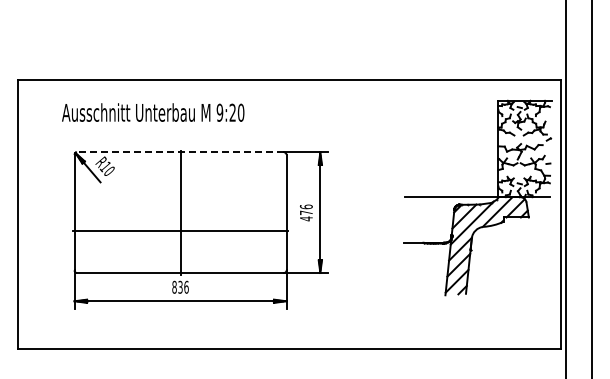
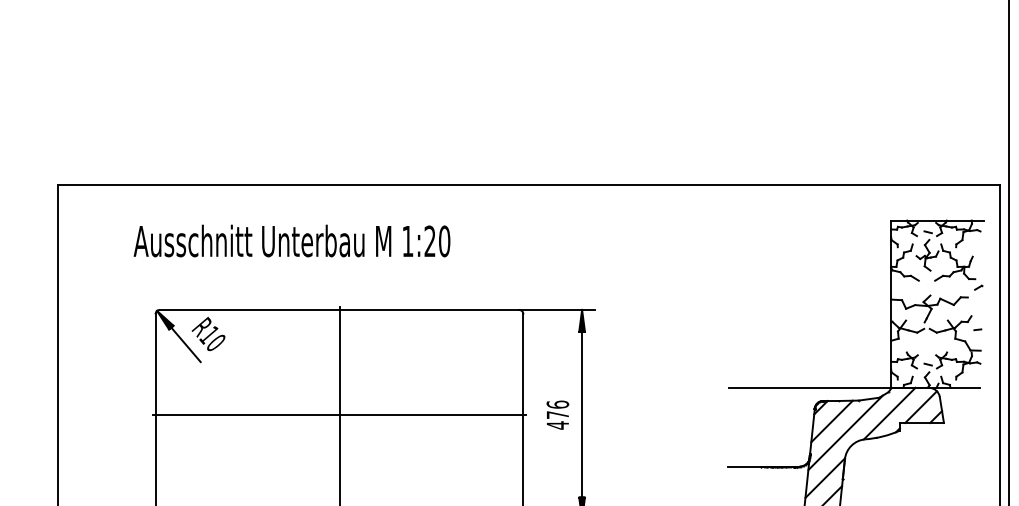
text: (219, 112) -> (407, 240), 9:20 -> 1:20
line: (180, 152) -> (339, 310), dashed -> solid
line: (180, 230) -> (339, 414), moved

